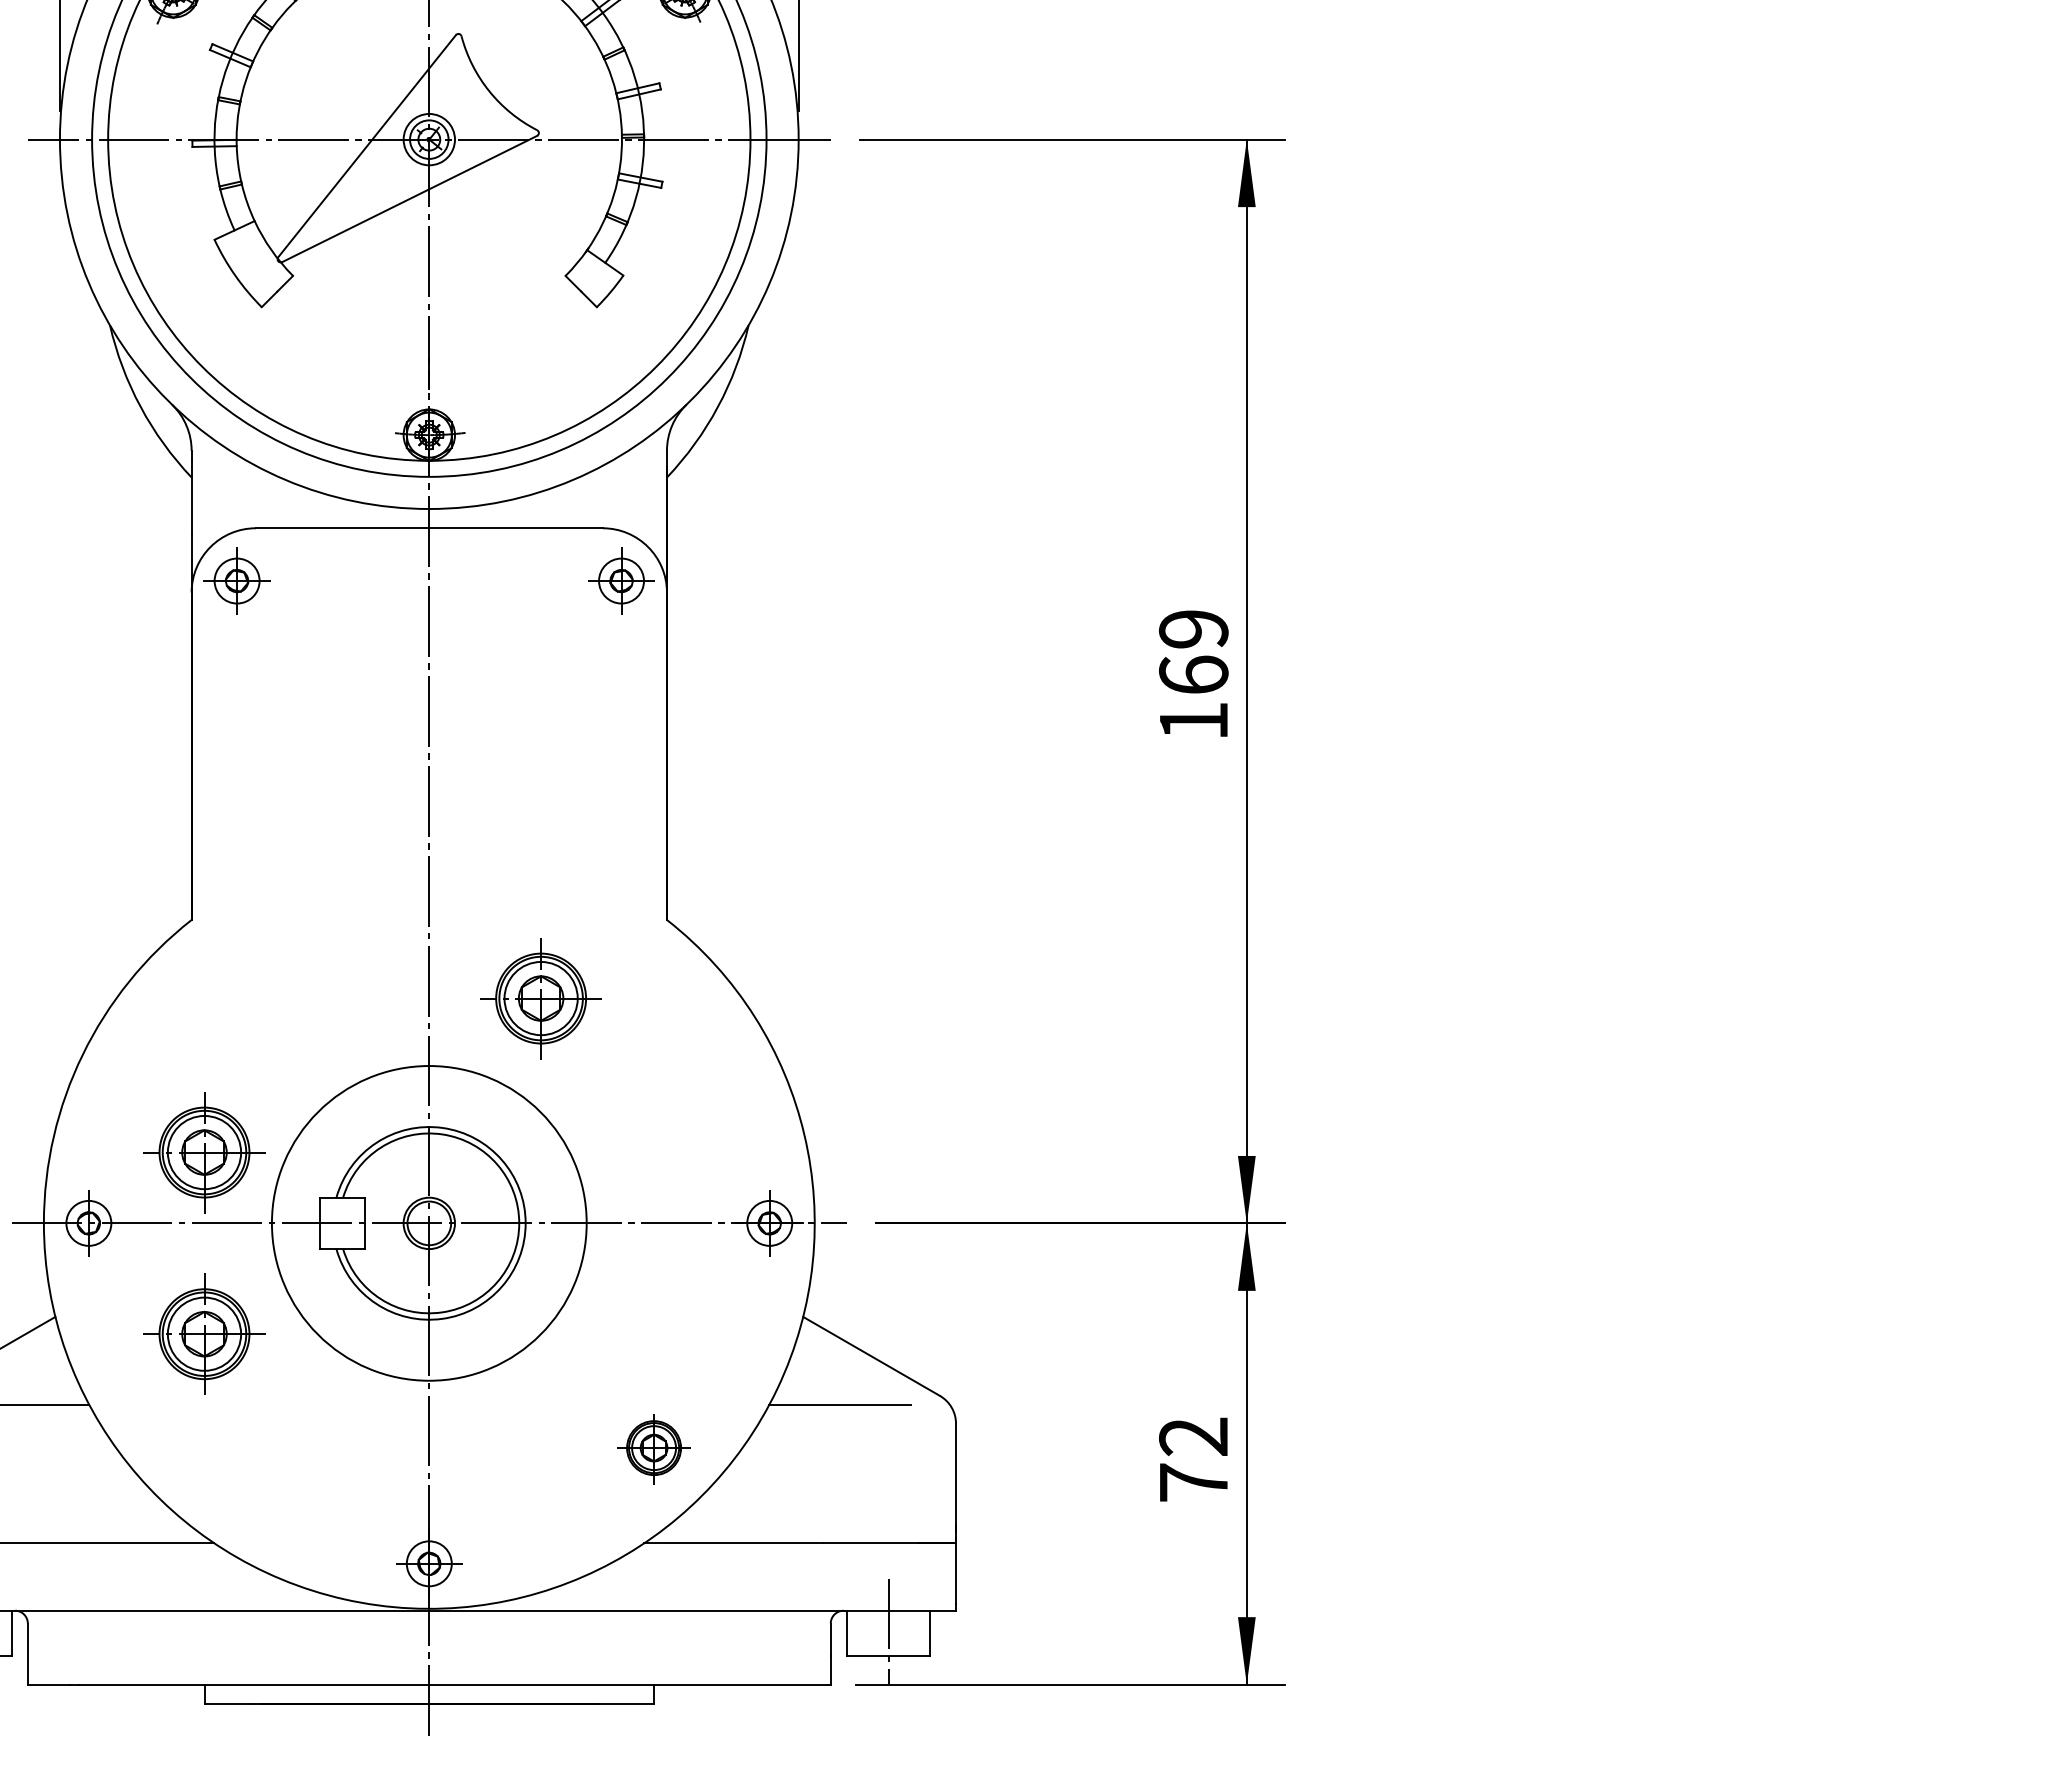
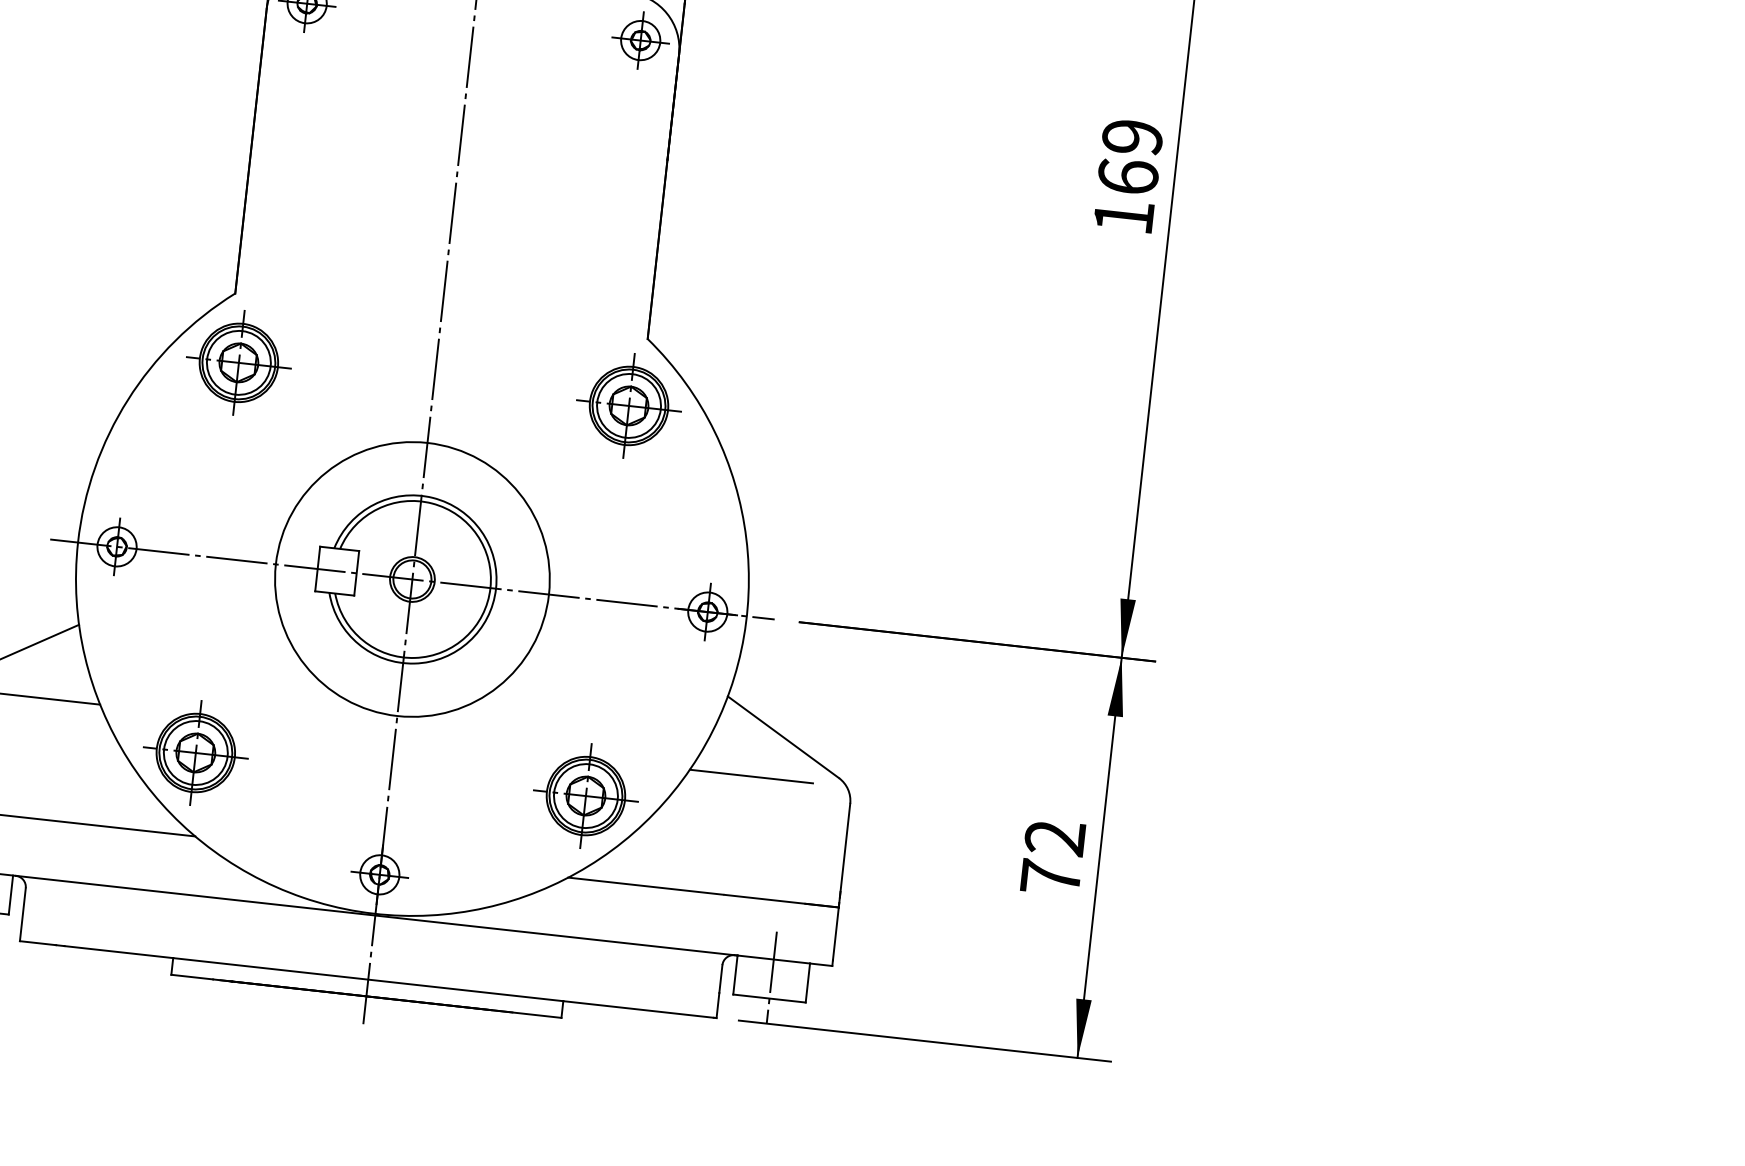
part: (540, 998) -> (628, 405), moved
part: (204, 1152) -> (238, 362), moved
part: (204, 1333) -> (195, 752), moved
part: (653, 1447) -> (585, 795), size x1.67

